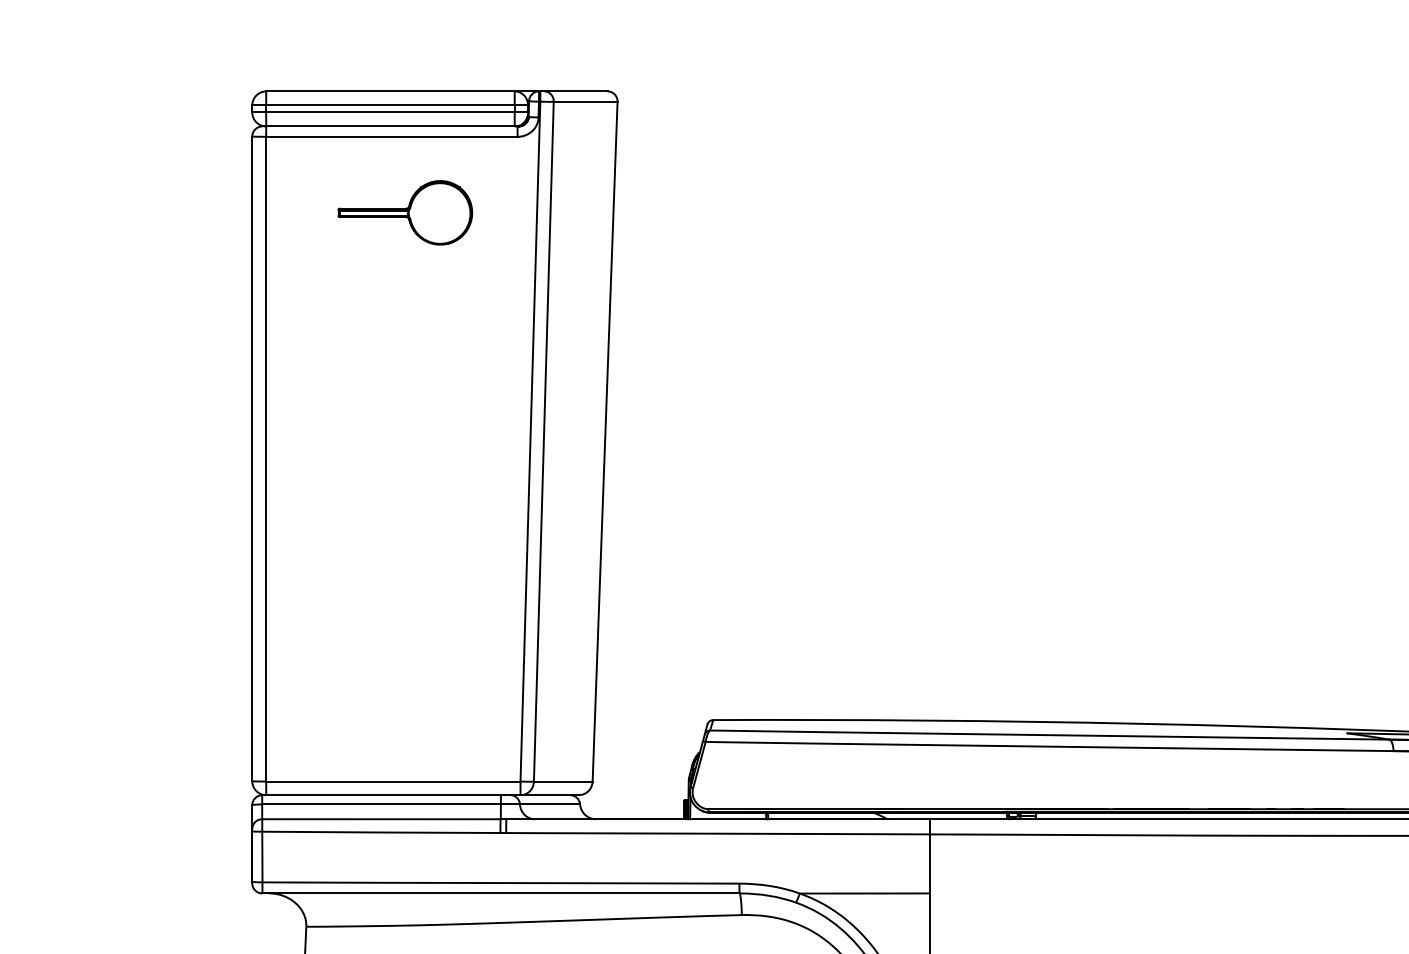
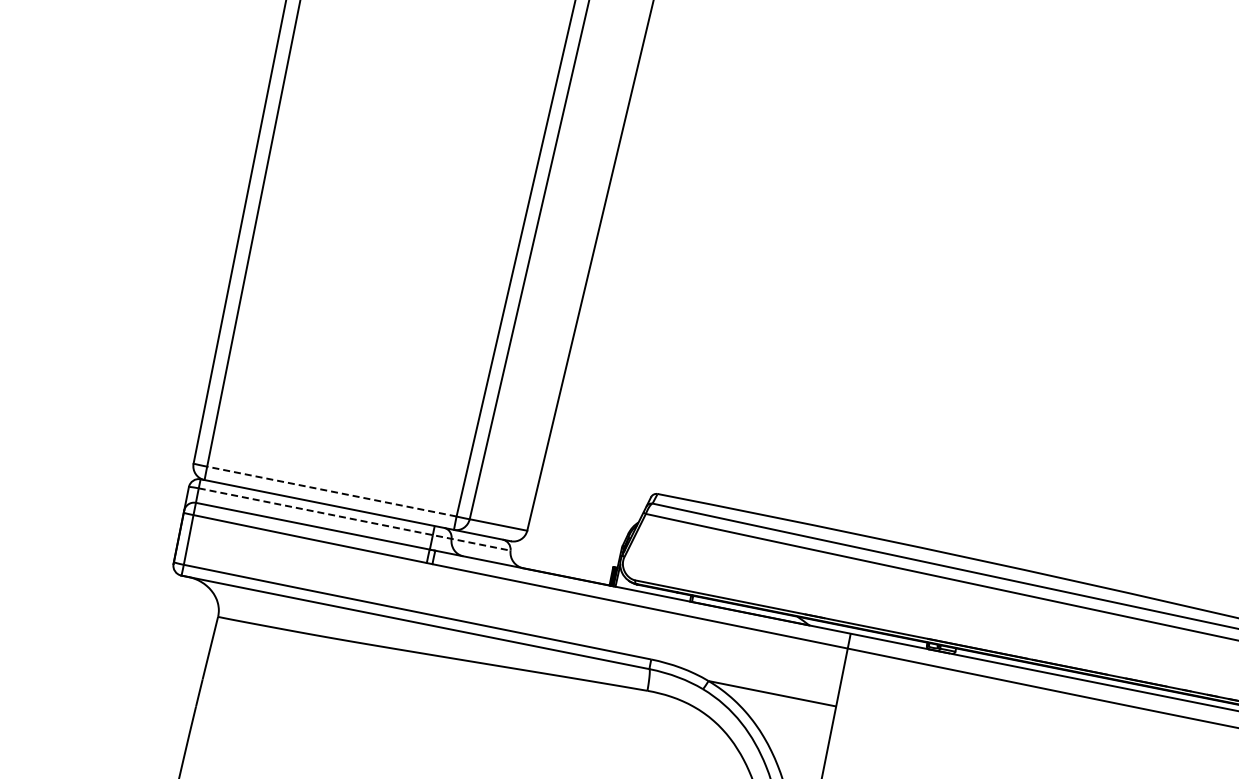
line: (392, 781) -> (331, 491), solid -> dashed
line: (421, 804) -> (354, 519), solid -> dashed

